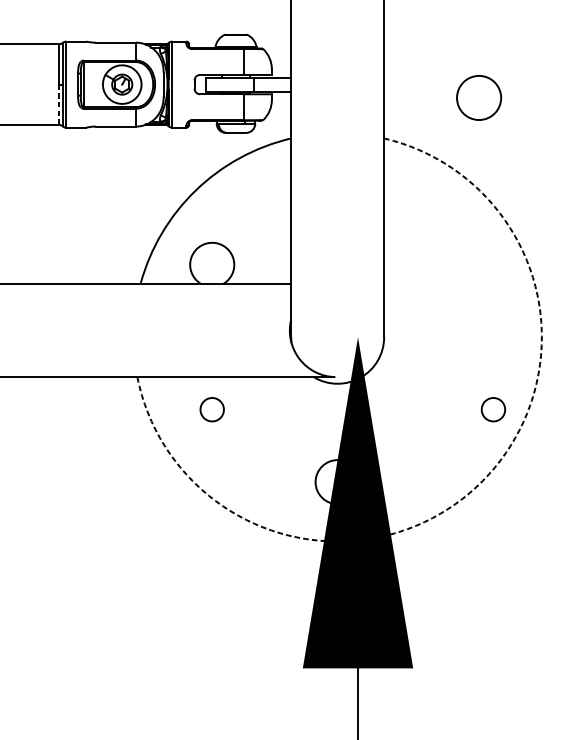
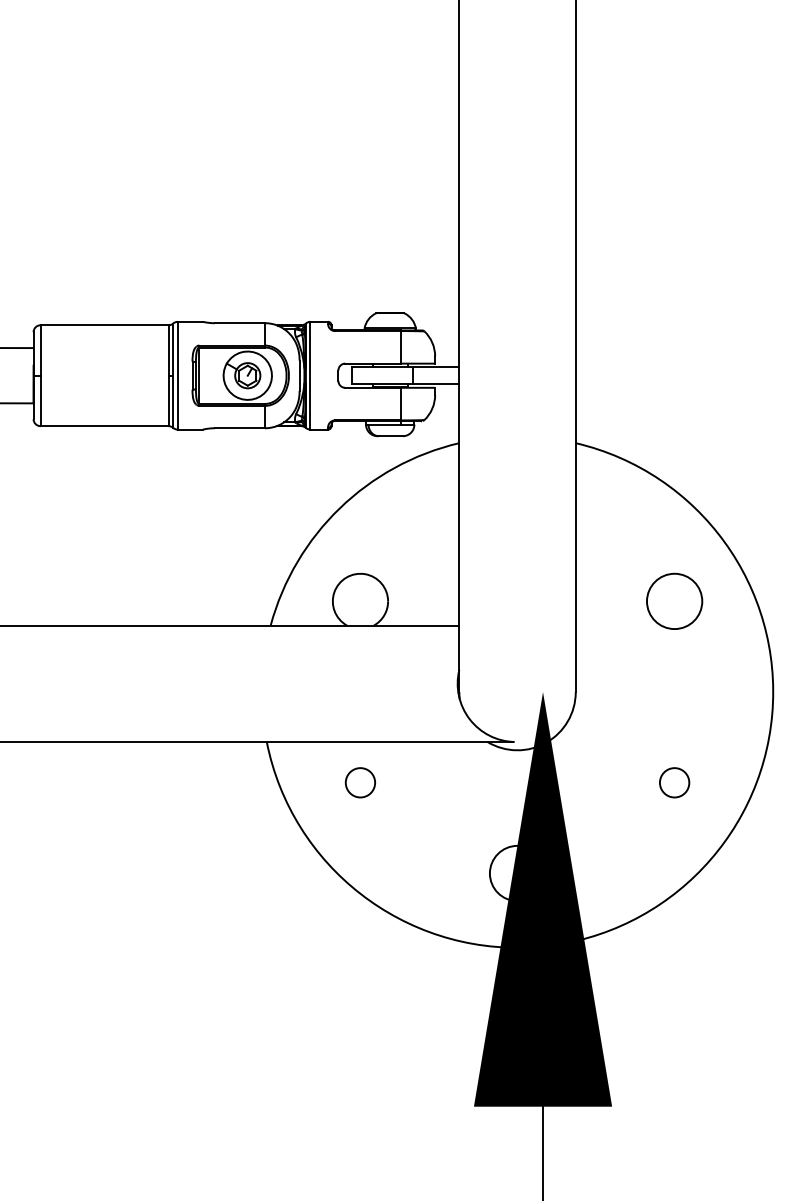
circle: (478, 97) -> (674, 600), moved
line: (58, 104) -> (168, 400), dashed -> solid
circle: (493, 409) -> (674, 782), moved
arc: (479, 483) -> (695, 875), dashed -> solid

